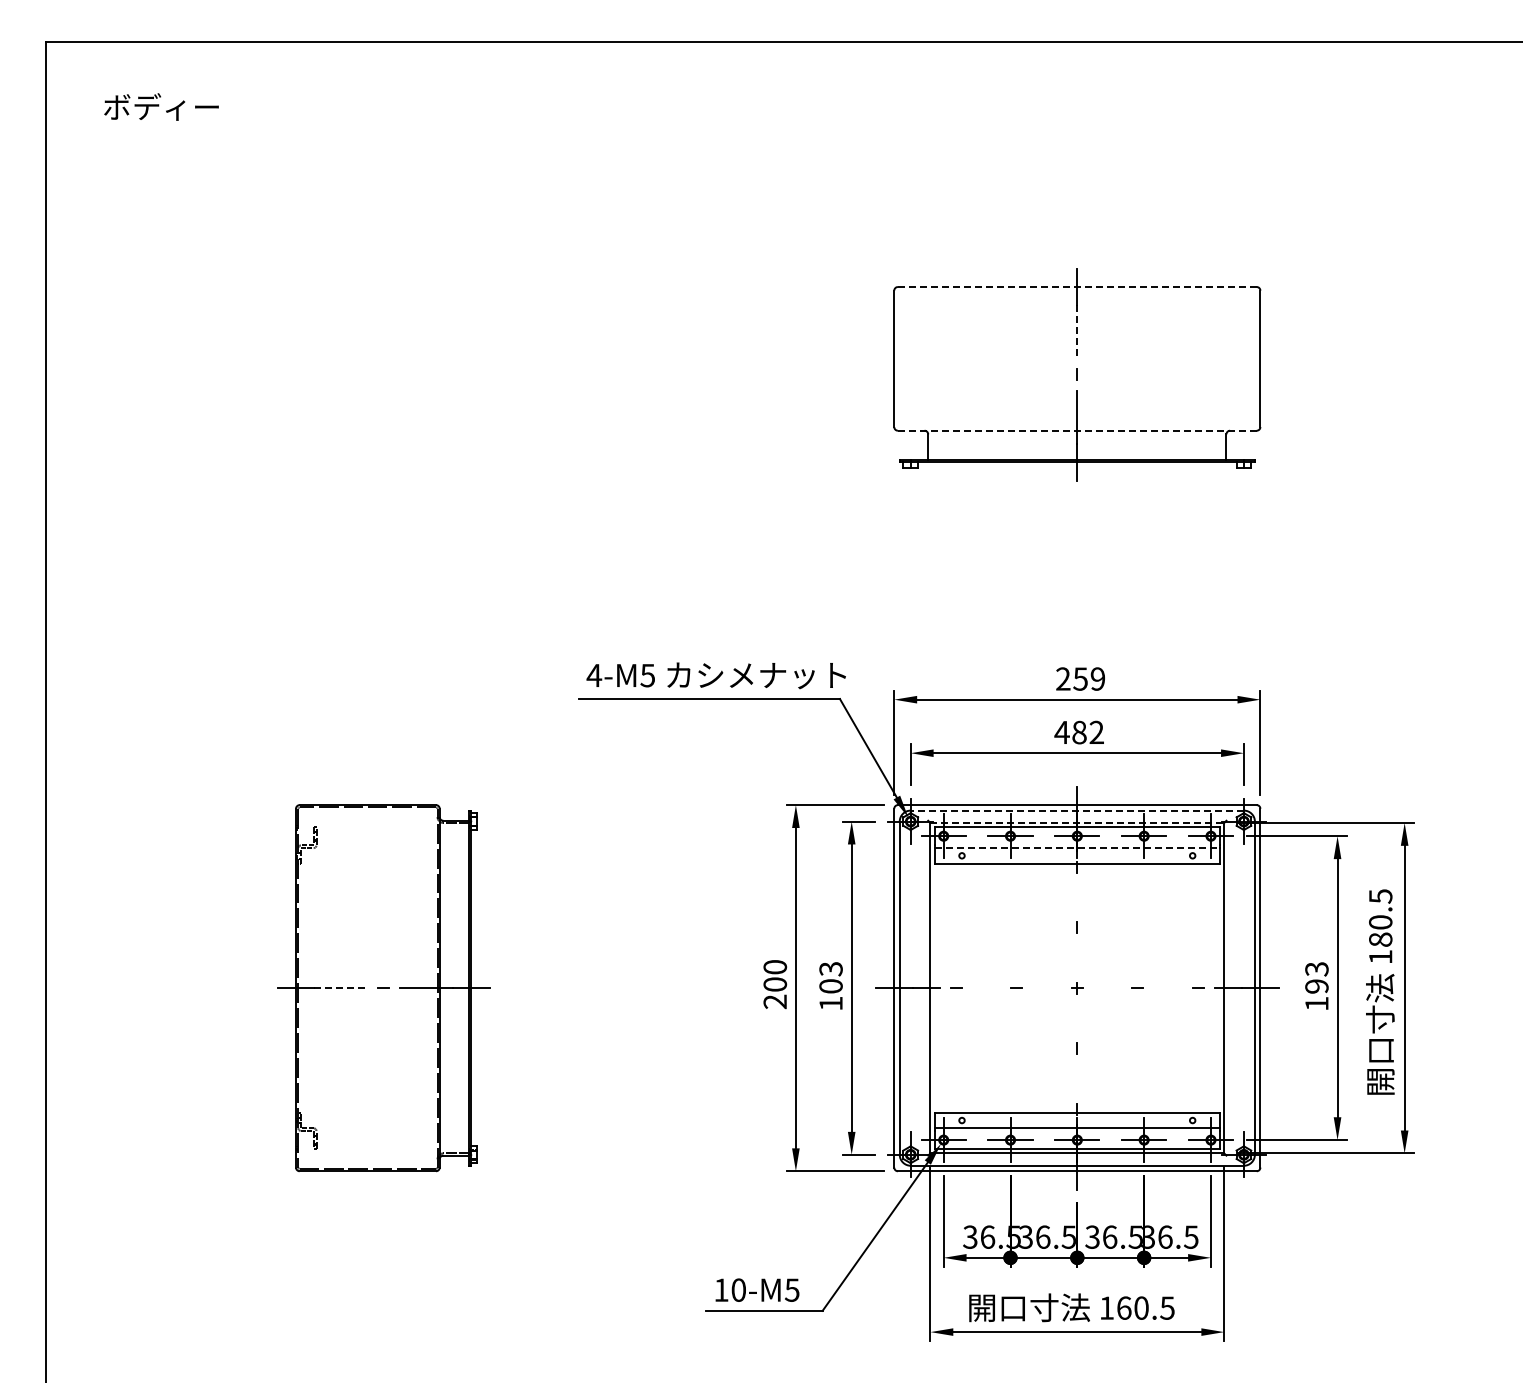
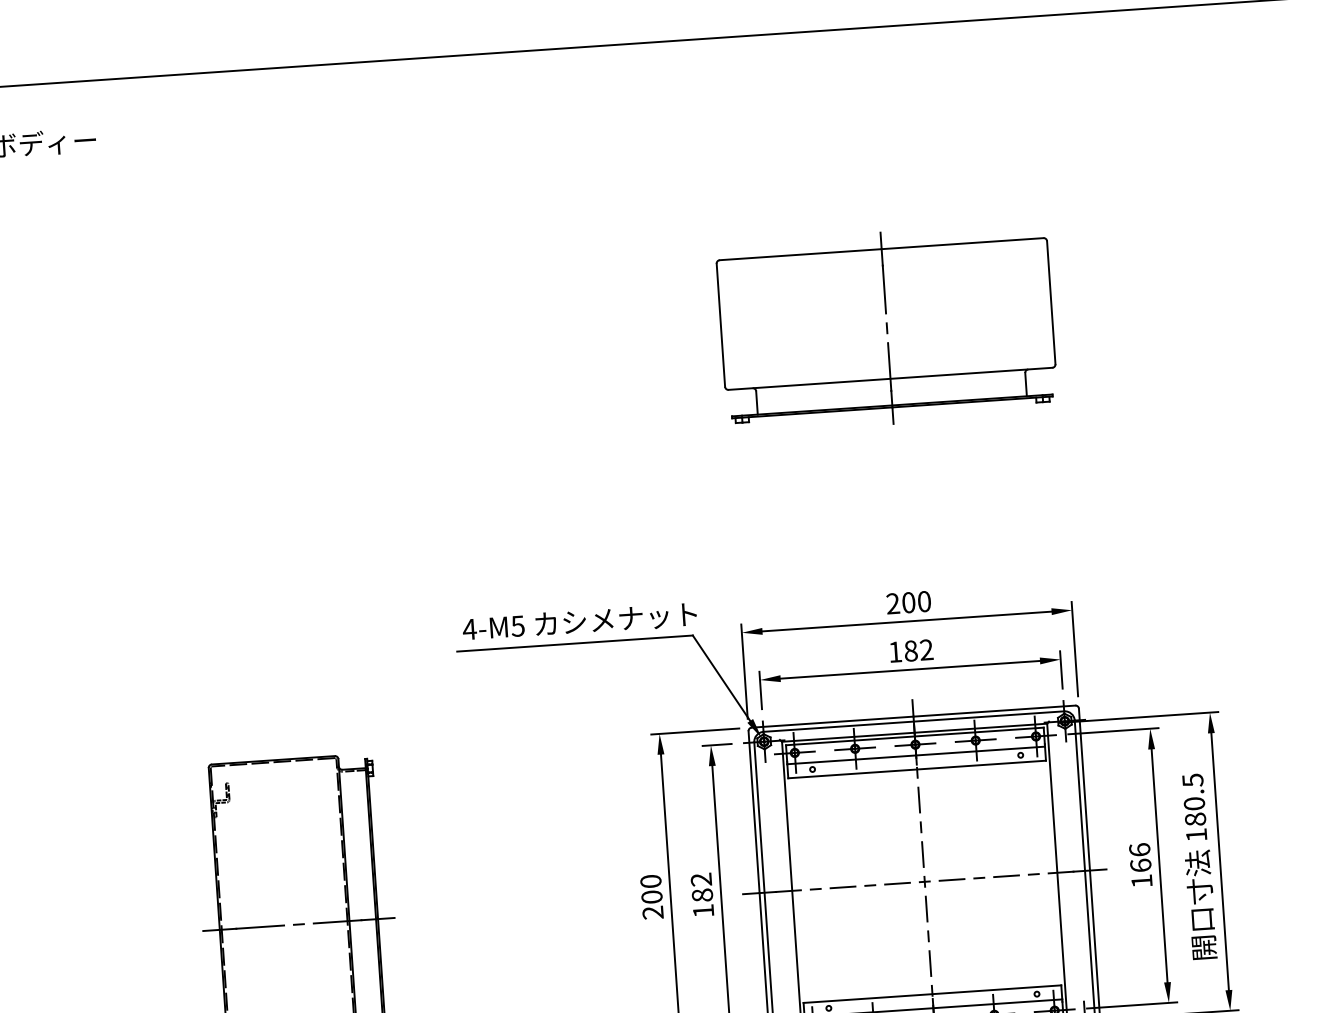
line: (1076, 287) -> (880, 249), dashed -> solid
line: (1077, 332) -> (884, 290), dashed -> solid
line: (1077, 430) -> (890, 378), dashed -> solid
text: (1089, 678) -> (916, 601), 259 -> 200
text: (1061, 732) -> (894, 652), 482 -> 182
line: (1077, 810) -> (914, 721), dashed -> solid
line: (1077, 822) -> (914, 732), dashed -> solid
line: (1077, 848) -> (916, 755), dashed -> solid
line: (1077, 897) -> (919, 799), added
line: (1077, 957) -> (923, 854), added
text: (830, 977) -> (701, 887), 103 -> 182
text: (1316, 977) -> (1139, 857), 193 -> 166
line: (341, 988) -> (260, 927), dashed -> solid
line: (986, 988) -> (842, 887), added
line: (1046, 988) -> (896, 884), added
line: (1107, 988) -> (952, 880), added
line: (1167, 988) -> (1006, 876), added
line: (1077, 1018) -> (926, 909), added
line: (1077, 1078) -> (930, 963), added

